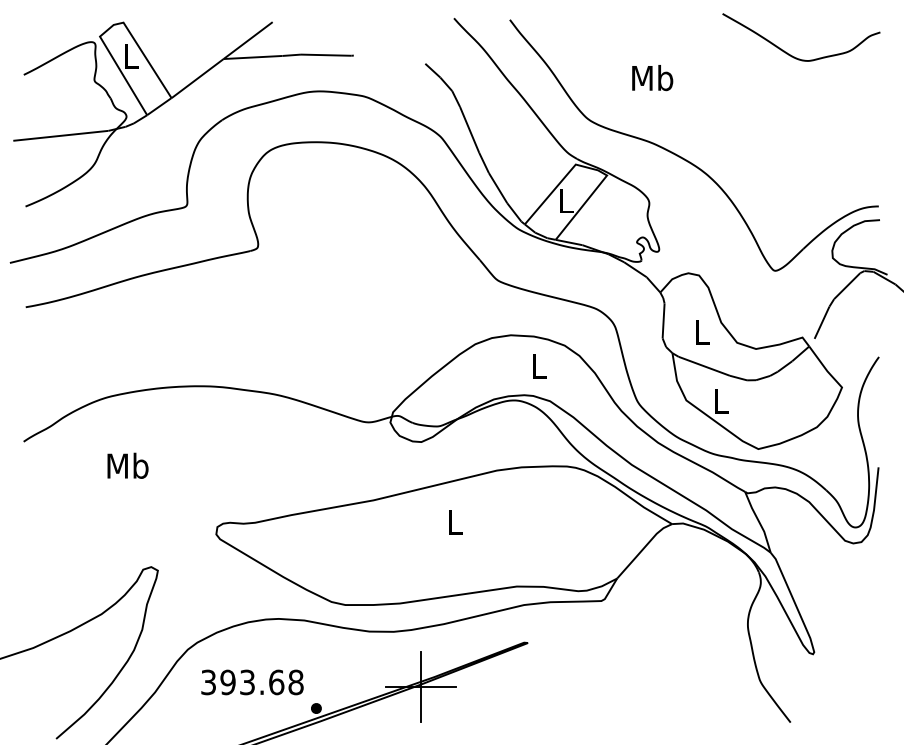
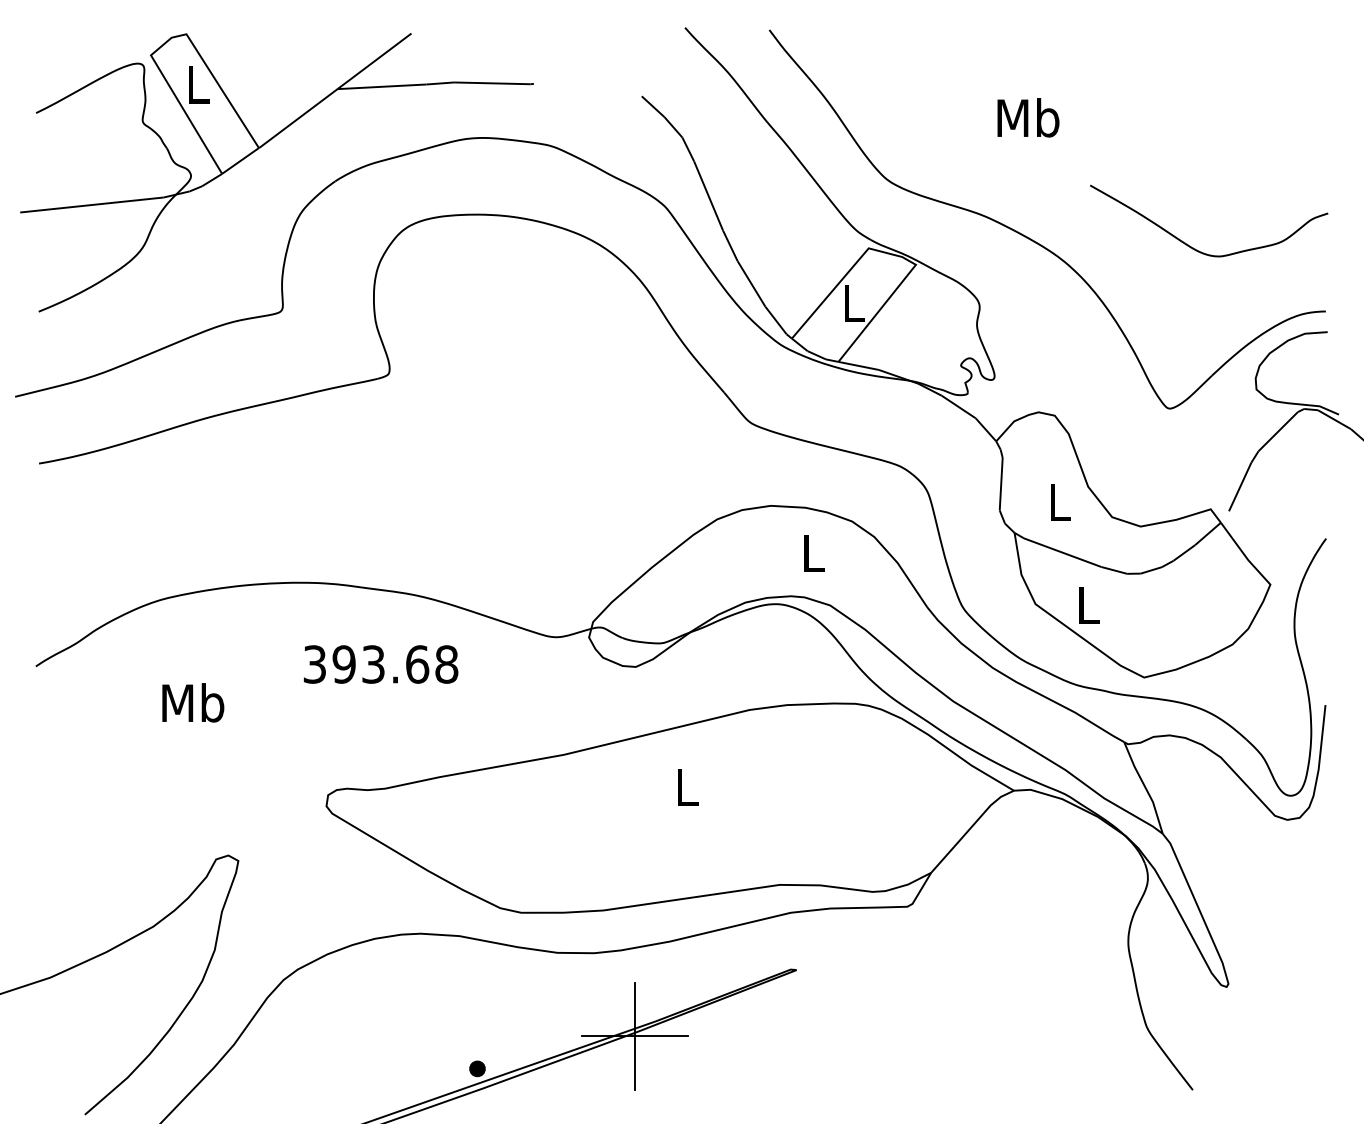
curve: (789, 53) -> (1191, 245), moved
text: (652, 78) -> (1028, 118), moved
text: (252, 682) -> (381, 664), moved

